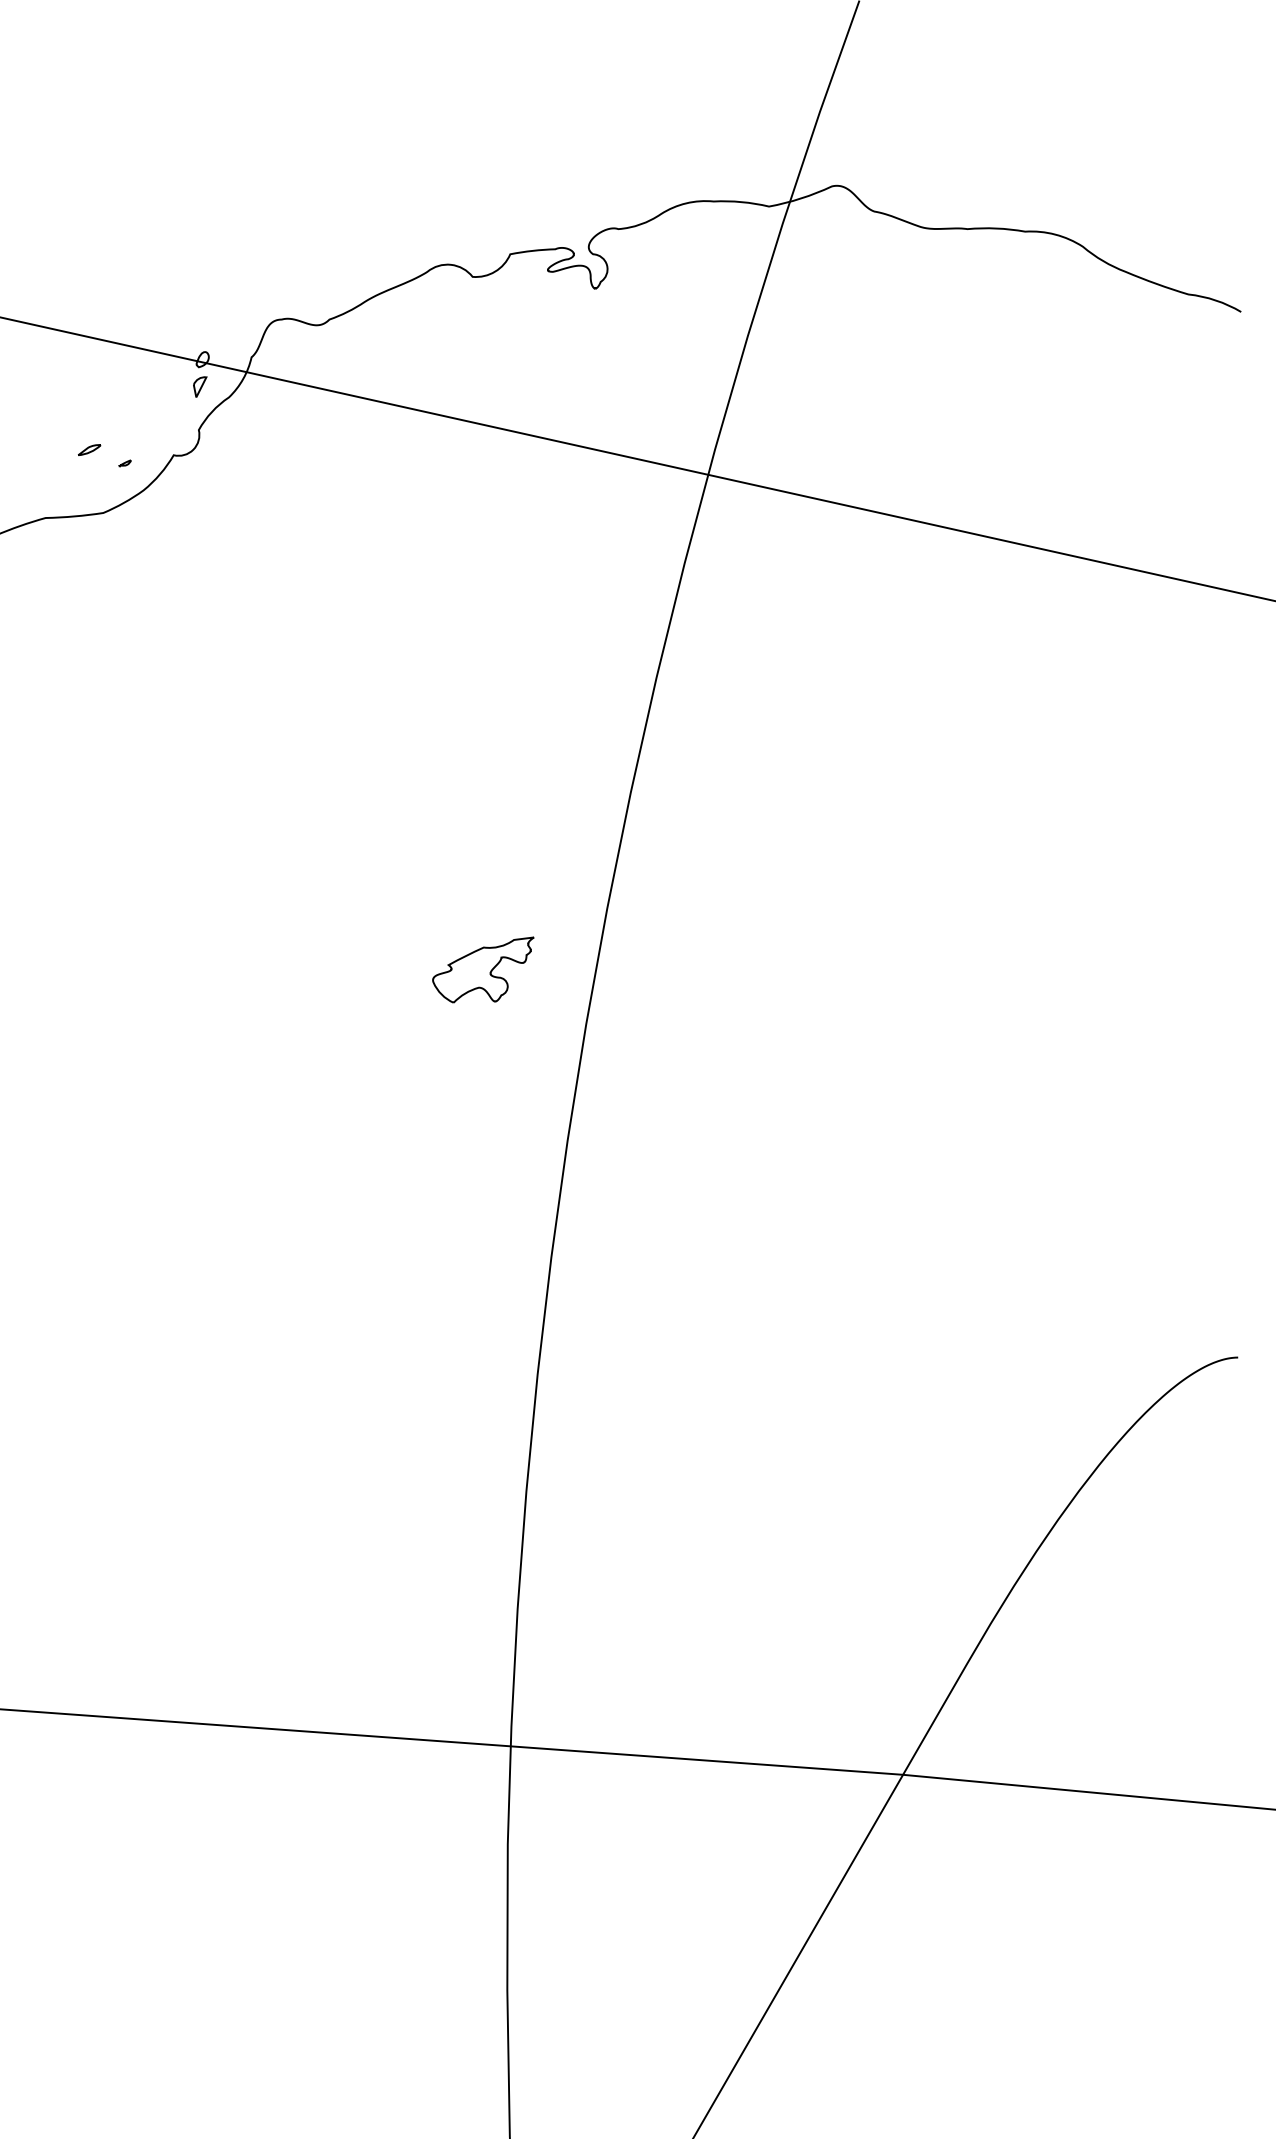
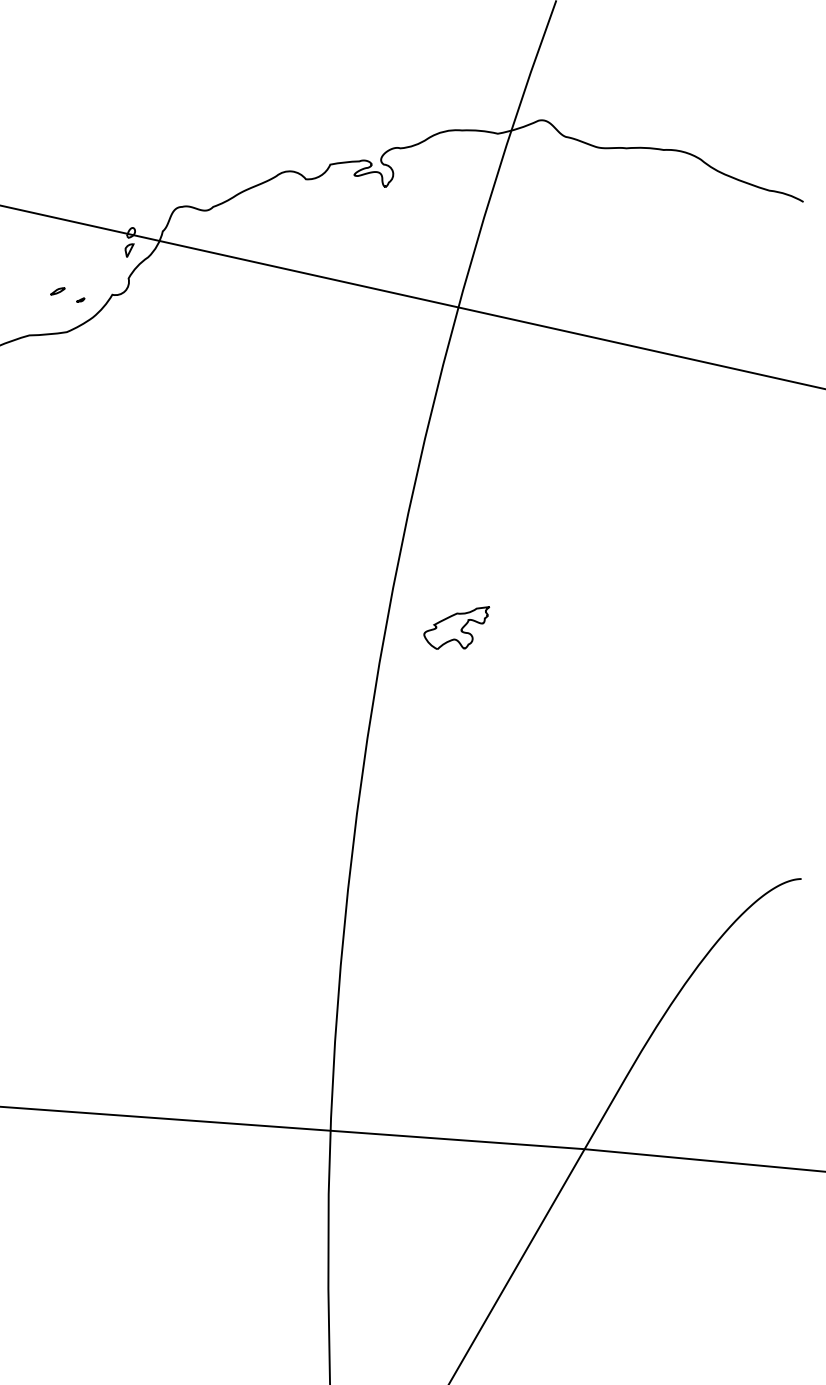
part: (482, 969) -> (456, 627), moved

